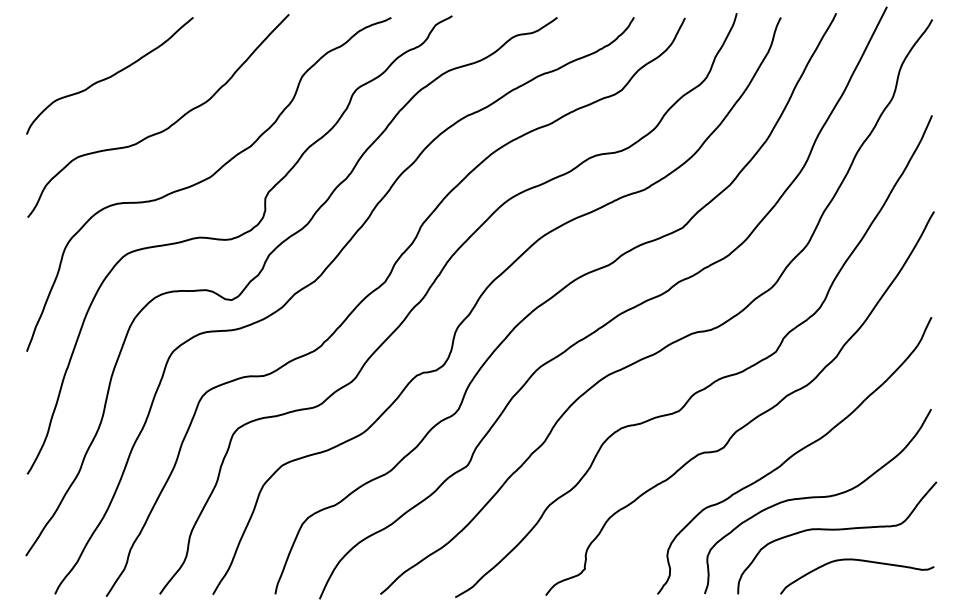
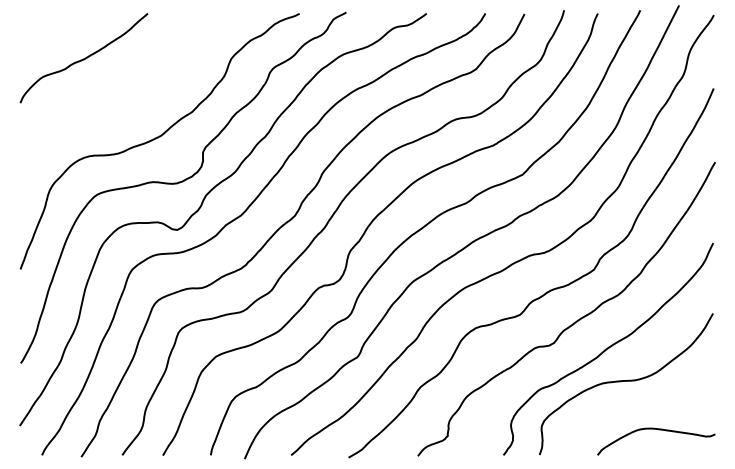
curve: (165, 128) -> (126, 98), removed
curve: (836, 530) -> (640, 406), removed

